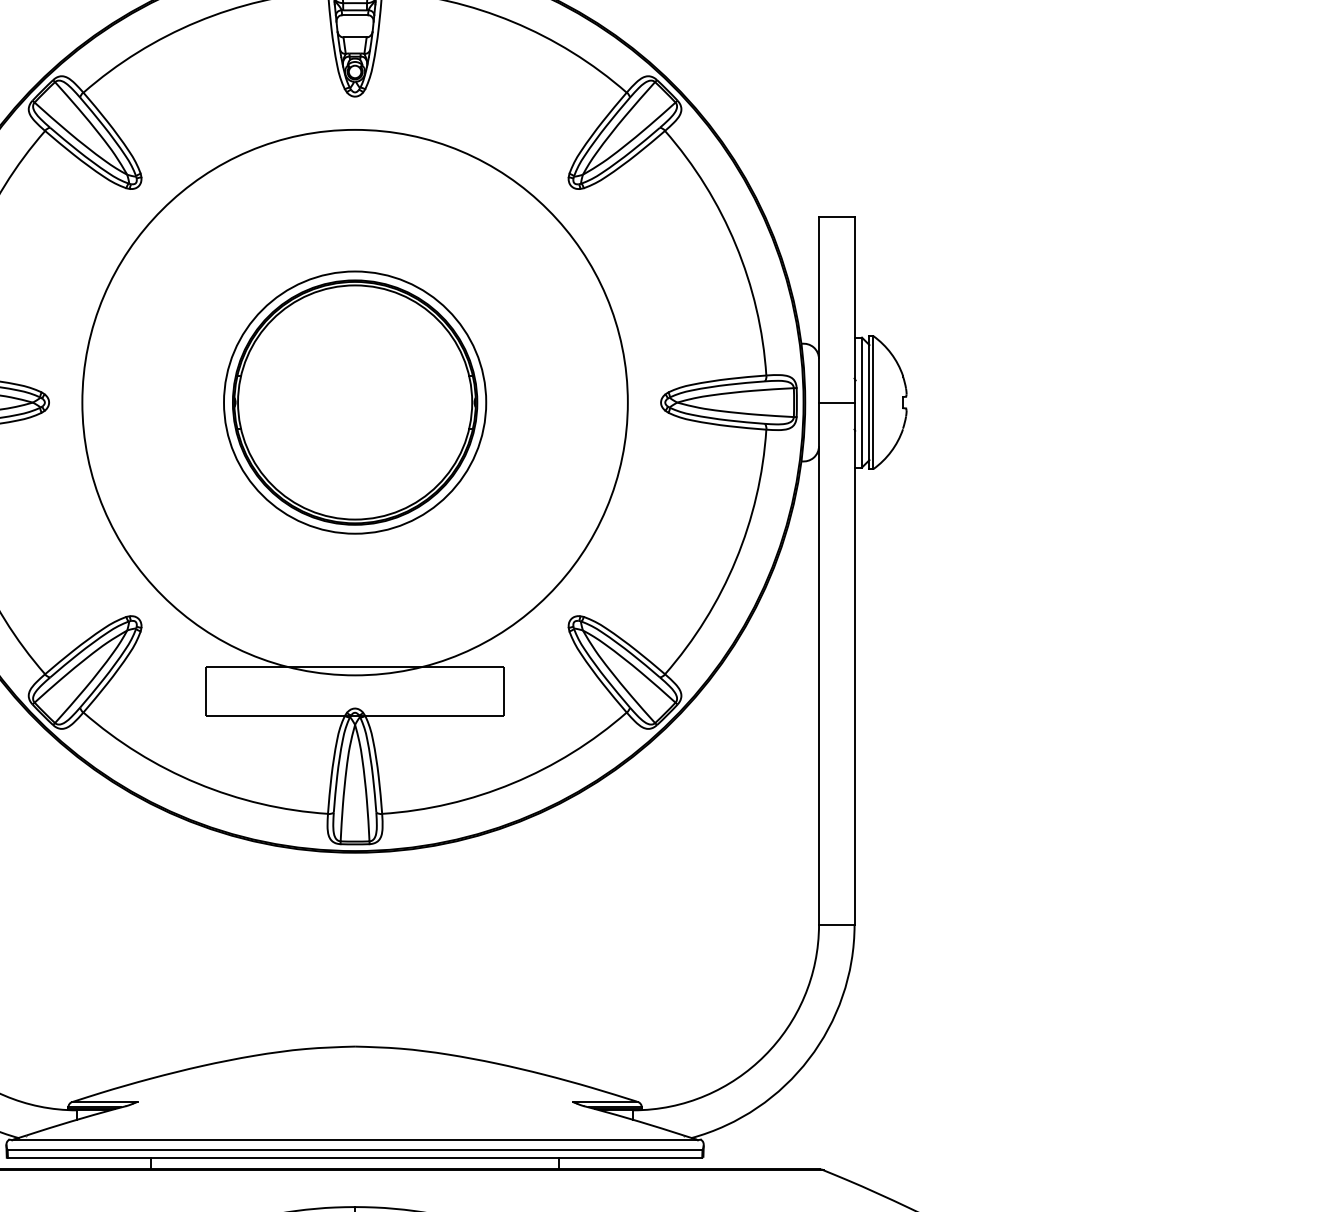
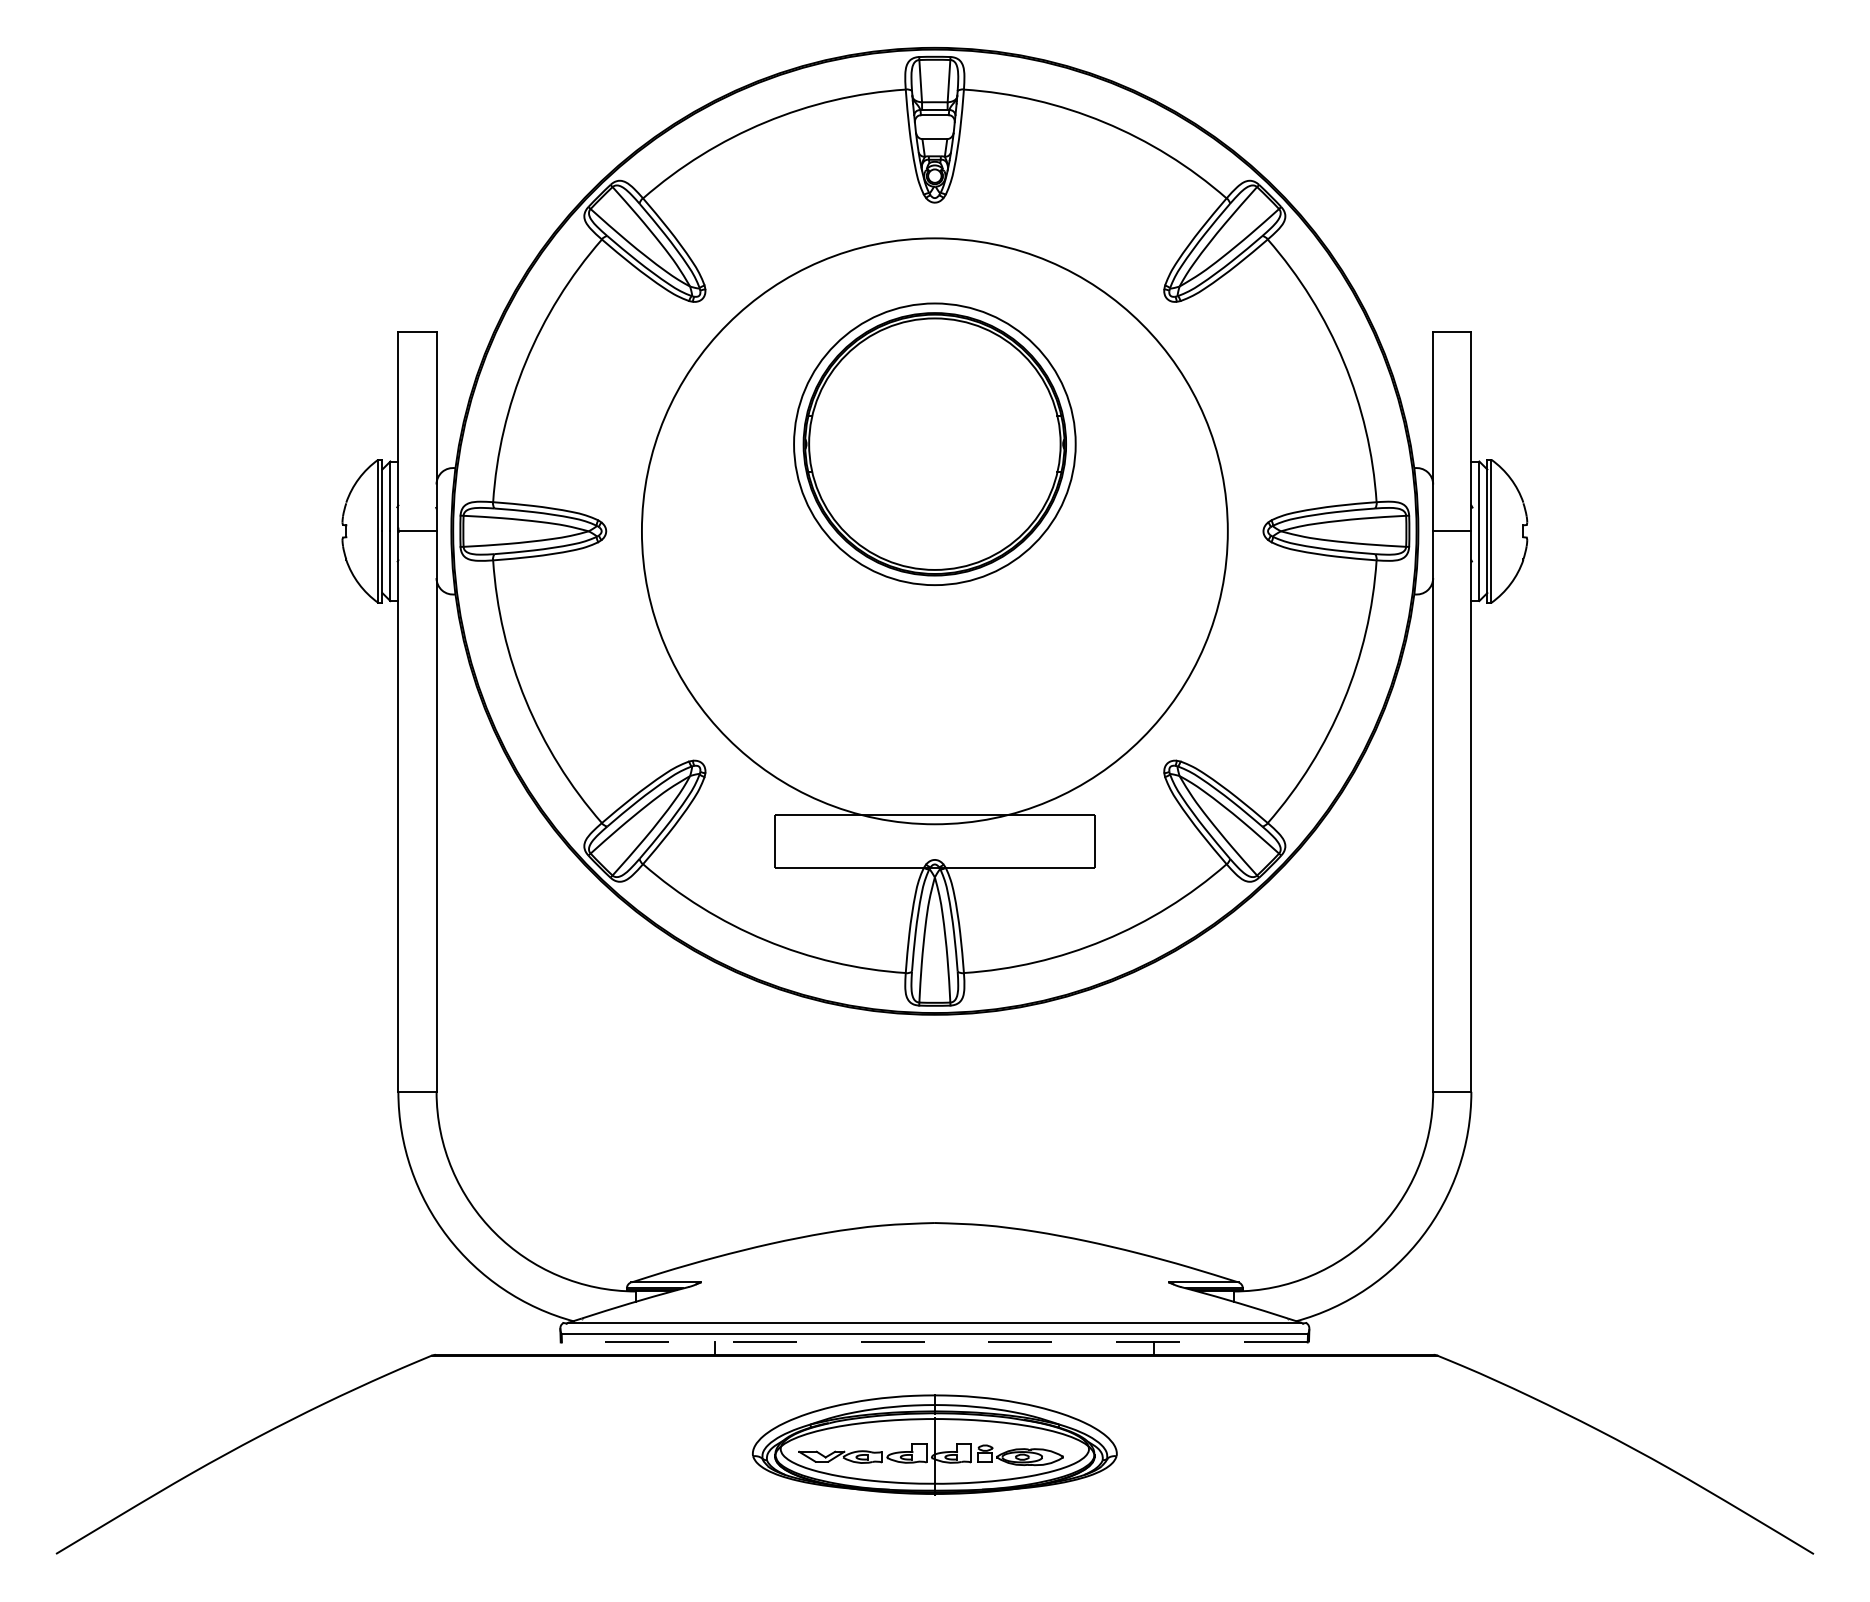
part: (354, 401) -> (934, 443), moved
line: (354, 1157) -> (934, 1342), solid -> dashed

